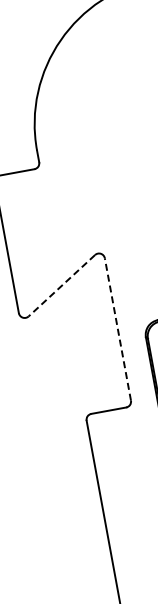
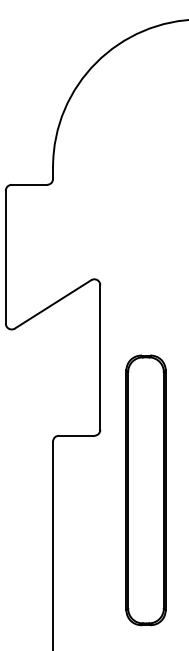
line: (61, 285) -> (52, 304), dashed -> solid
line: (118, 329) -> (100, 357), dashed -> solid

